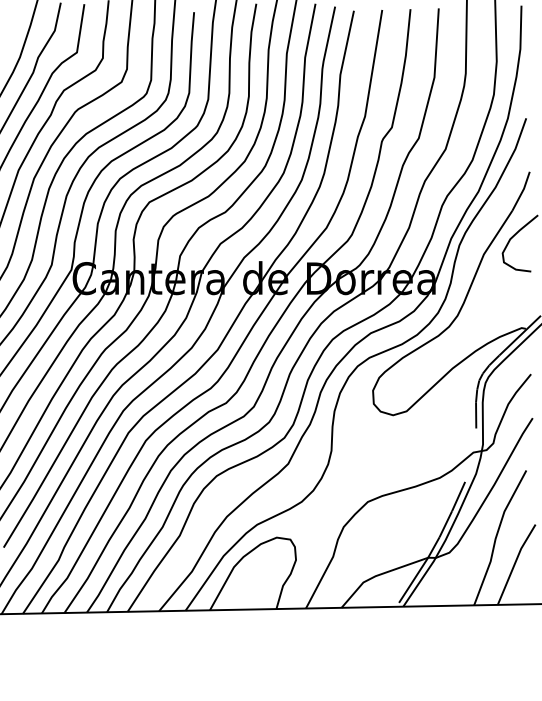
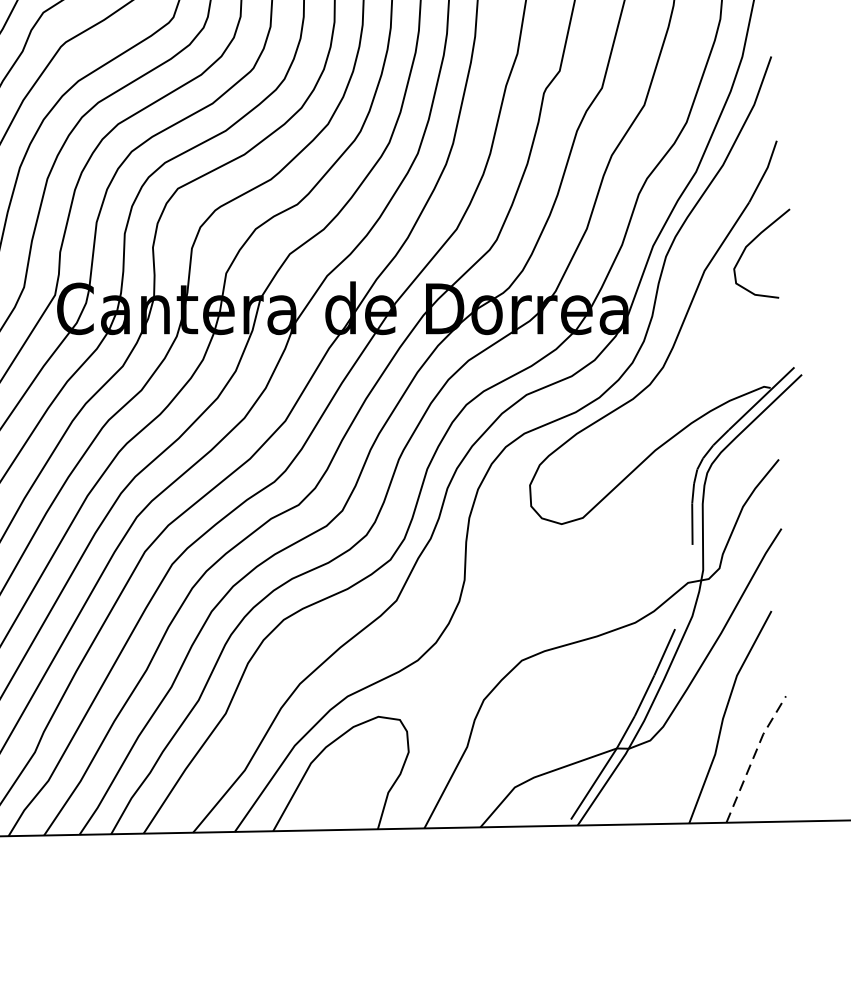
line: (515, 563) -> (754, 757), solid -> dashed

